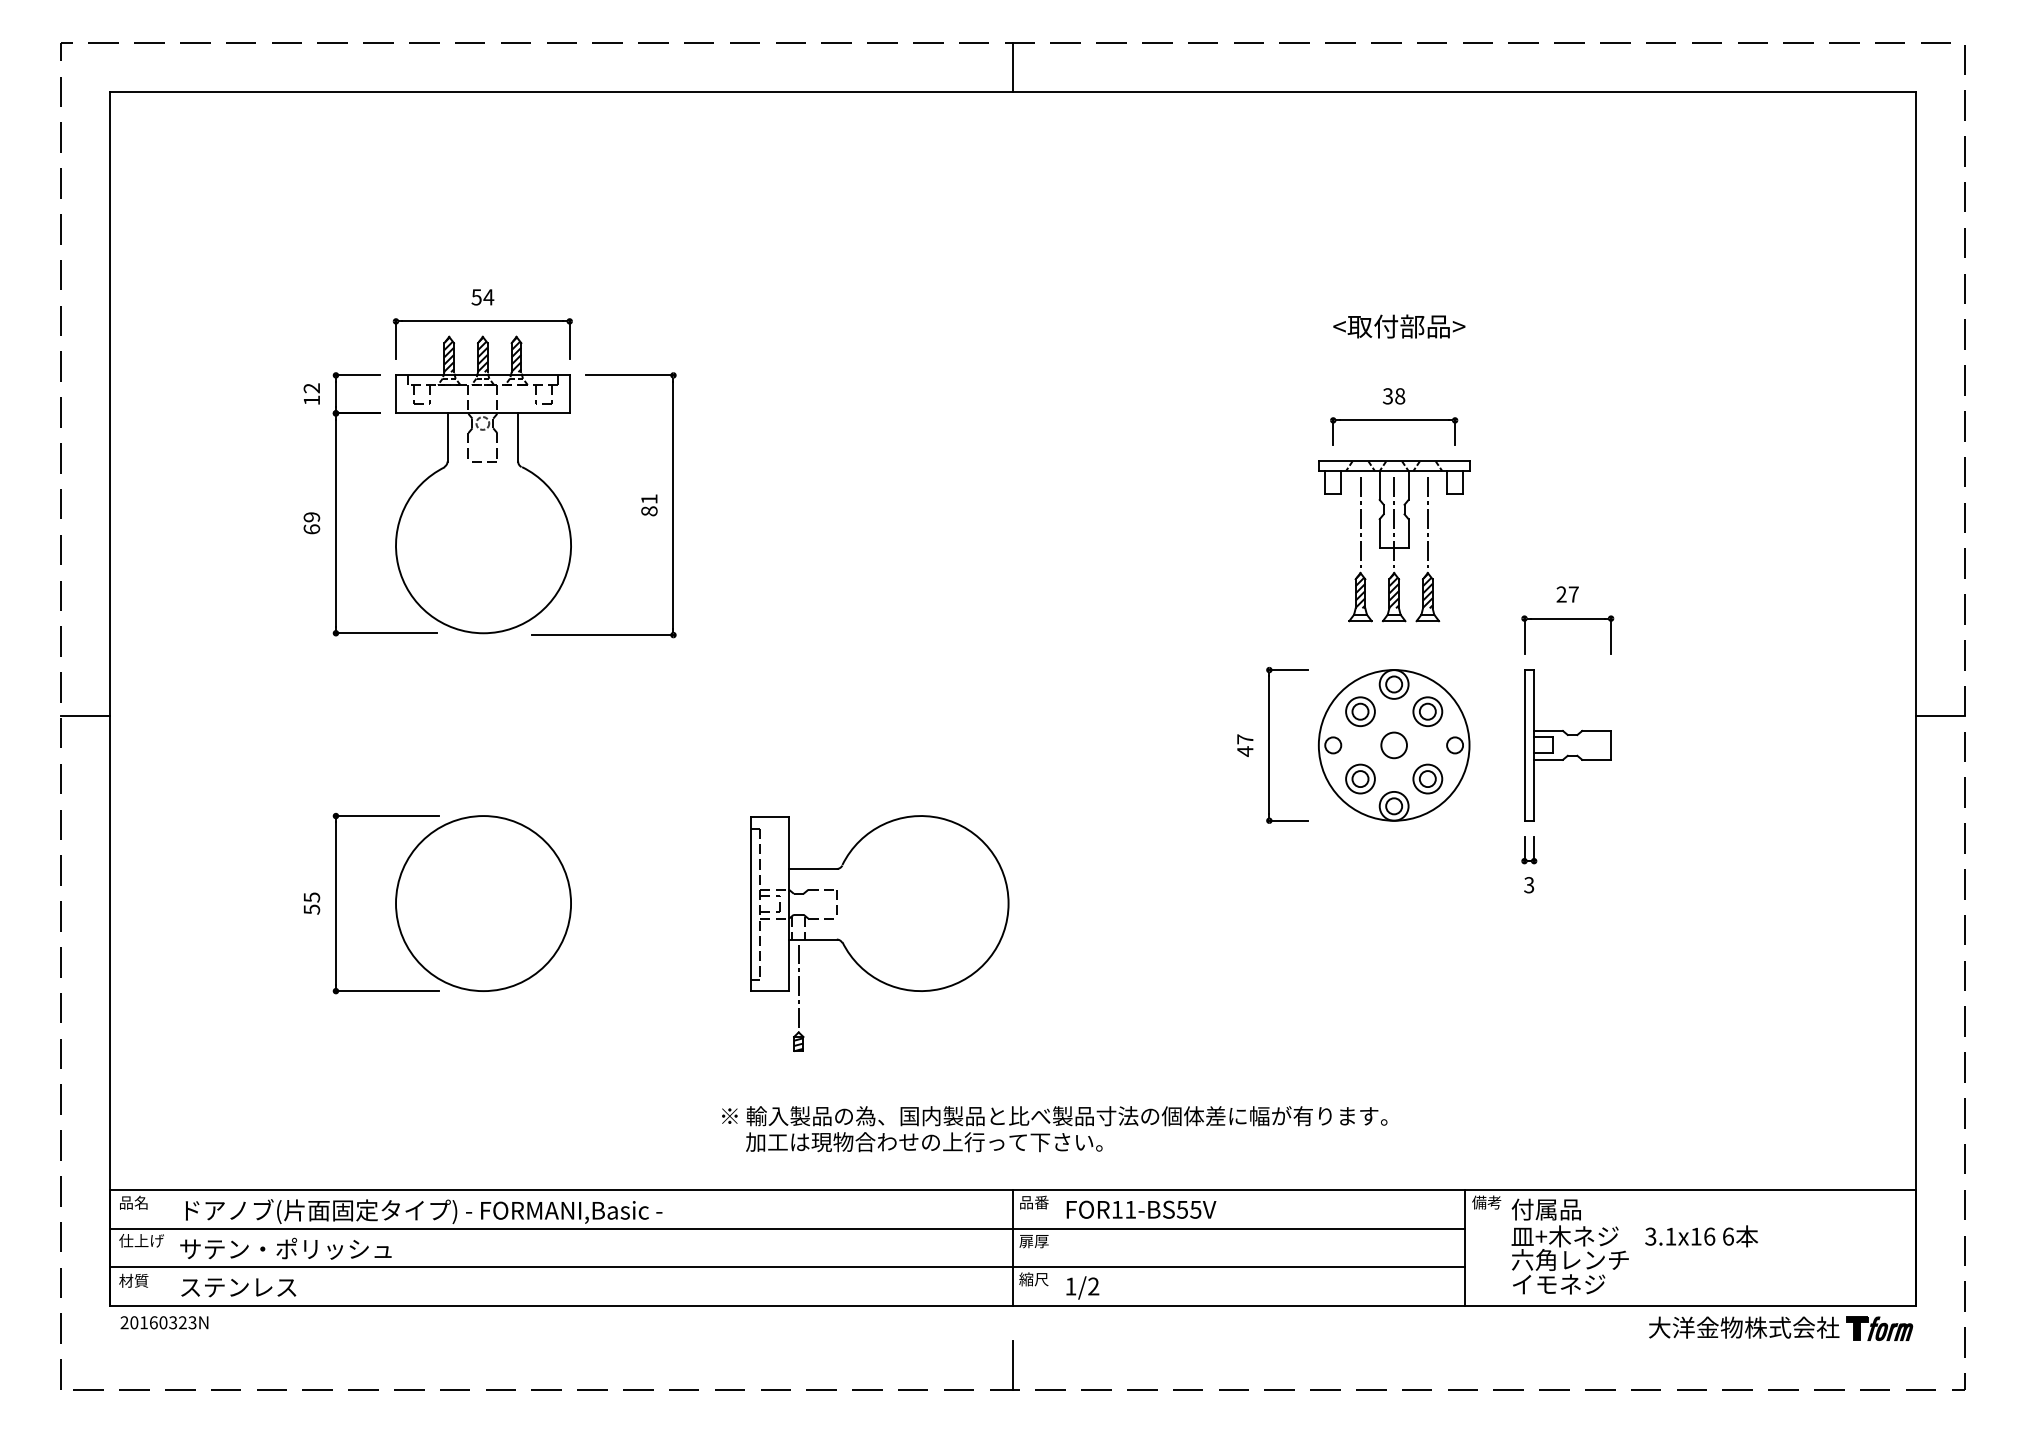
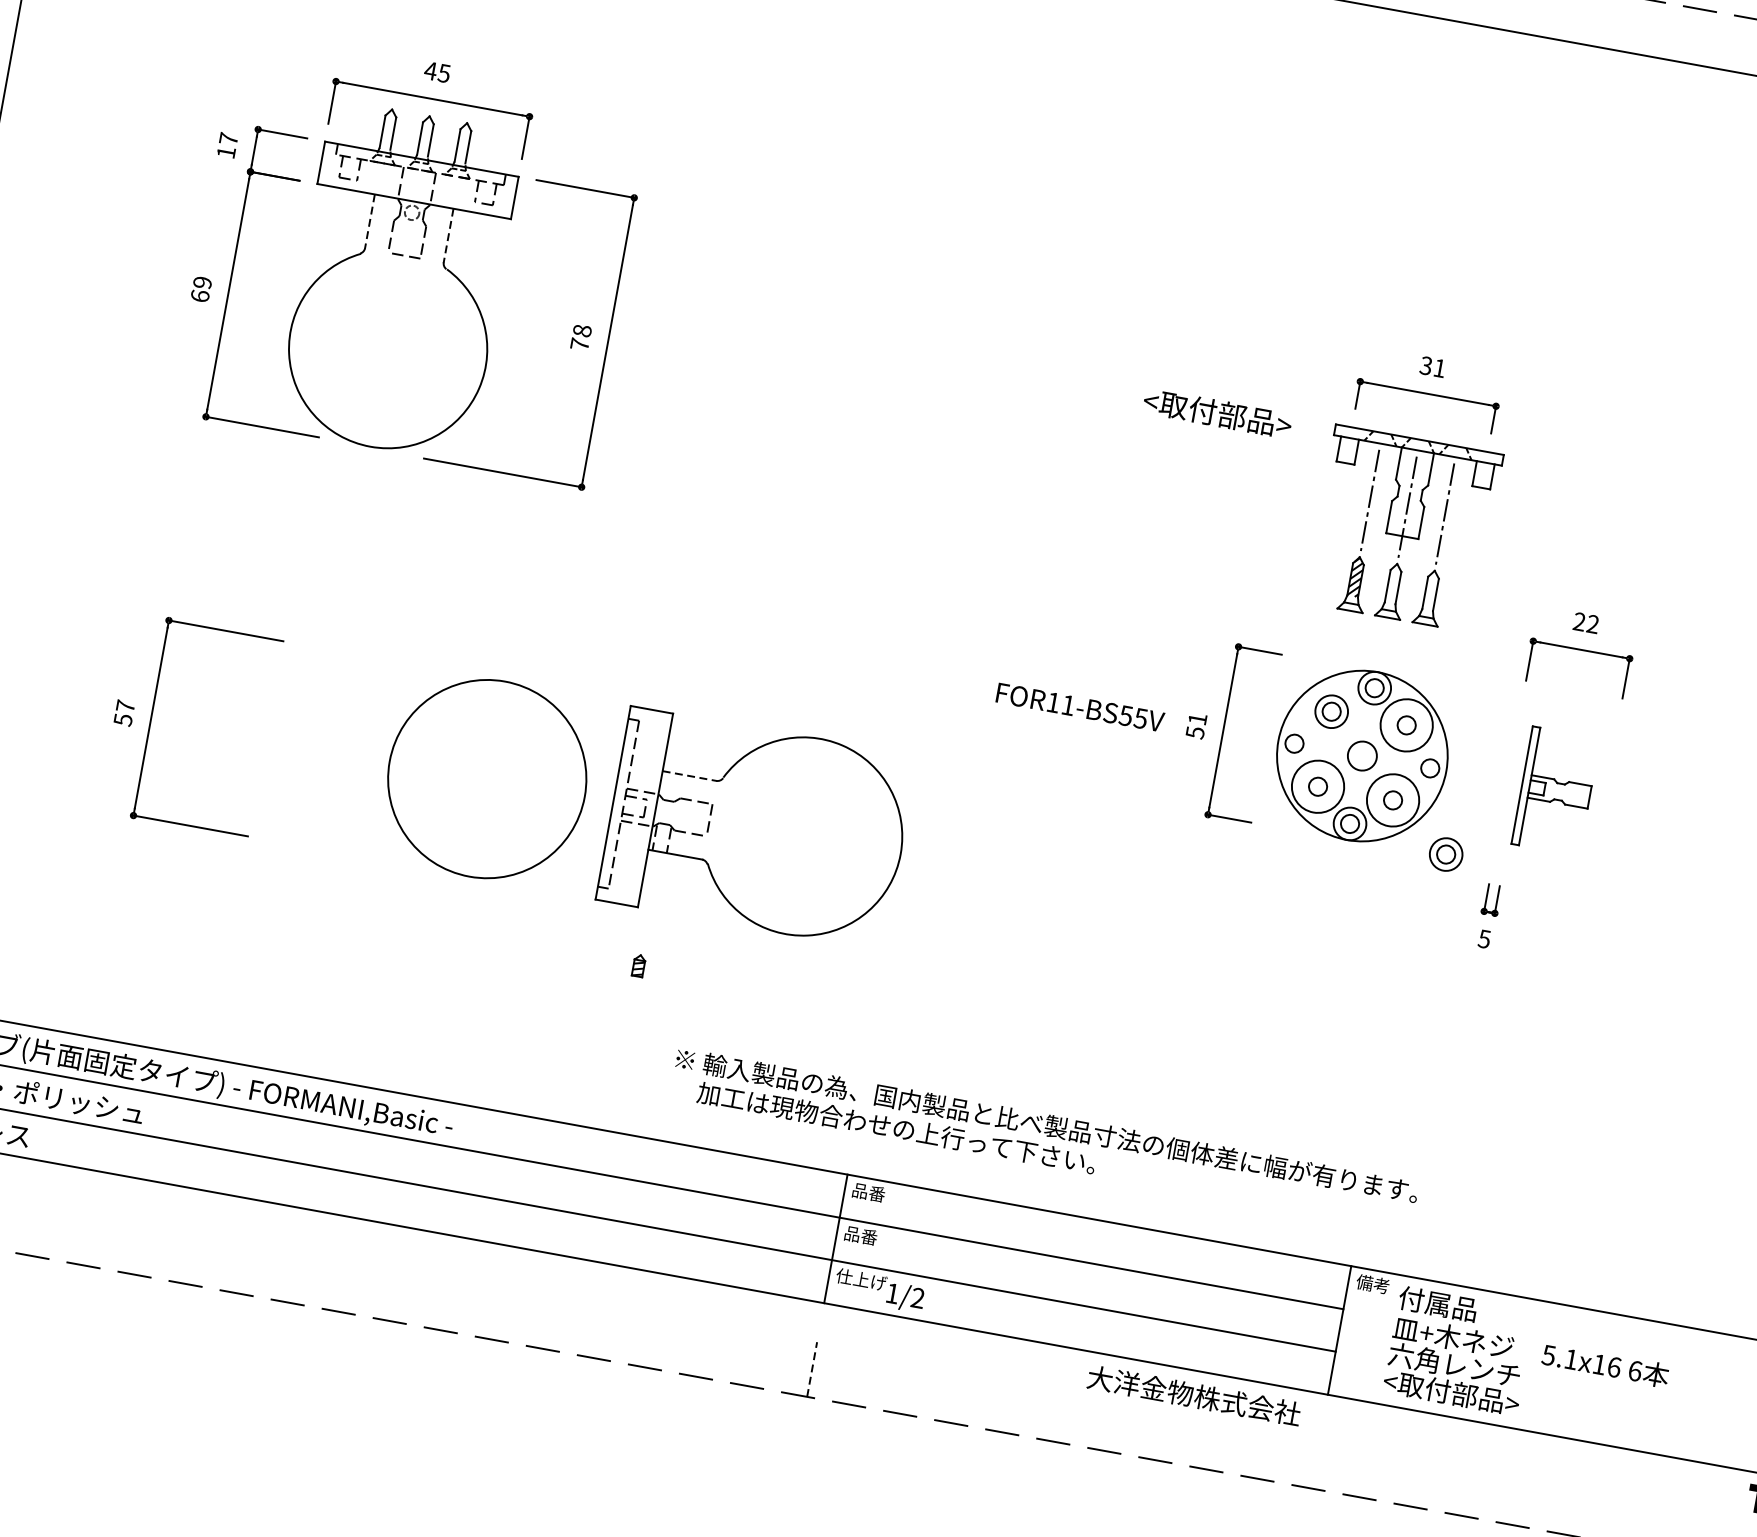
text: (482, 297) -> (437, 72), 54 -> 45
text: (1399, 326) -> (1217, 413), moved
hatch: (449, 354) -> (388, 129), removed
hatch: (482, 354) -> (425, 135), removed
hatch: (516, 354) -> (463, 142), removed
text: (311, 388) -> (228, 139), 12 -> 17
text: (1400, 396) -> (1440, 368), 38 -> 31
line: (447, 438) -> (369, 222), solid -> dashed
line: (518, 438) -> (448, 236), solid -> dashed
text: (649, 505) -> (581, 337), 81 -> 78
hatch: (1393, 590) -> (1393, 583), removed
hatch: (1427, 590) -> (1430, 590), removed
text: (1573, 594) -> (1592, 624), 27 -> 22
circle: (1427, 711) -> (1406, 725), size x1.6
text: (1245, 745) -> (1196, 726), 47 -> 51
part: (1567, 745) -> (1555, 791), size x0.7
circle: (1360, 778) -> (1318, 786), size x1.6
circle: (1427, 778) -> (1392, 799), size x1.6
part: (1482, 817) -> (1446, 854), added
line: (813, 868) -> (690, 775), solid -> dashed
text: (1529, 884) -> (1485, 938), 3 -> 5
text: (312, 897) -> (126, 706), 55 -> 57
part: (483, 903) -> (487, 779), moved
line: (798, 985) -> (650, 902), removed
text: (1054, 1129) -> (1044, 1140), moved
text: (1141, 1209) -> (1080, 707), moved
text: (1650, 1236) -> (1548, 1355), 3.1x16 -> 5.1x16
text: (1033, 1241) -> (860, 1235), 扉厚 -> 品番
text: (1041, 1279) -> (861, 1279), 縮尺 -> 仕上げ
text: (1571, 1284) -> (1450, 1392), イモネジ -> <取付部品>
text: (1744, 1327) -> (1194, 1395), moved
line: (1013, 1365) -> (812, 1369), solid -> dashed

